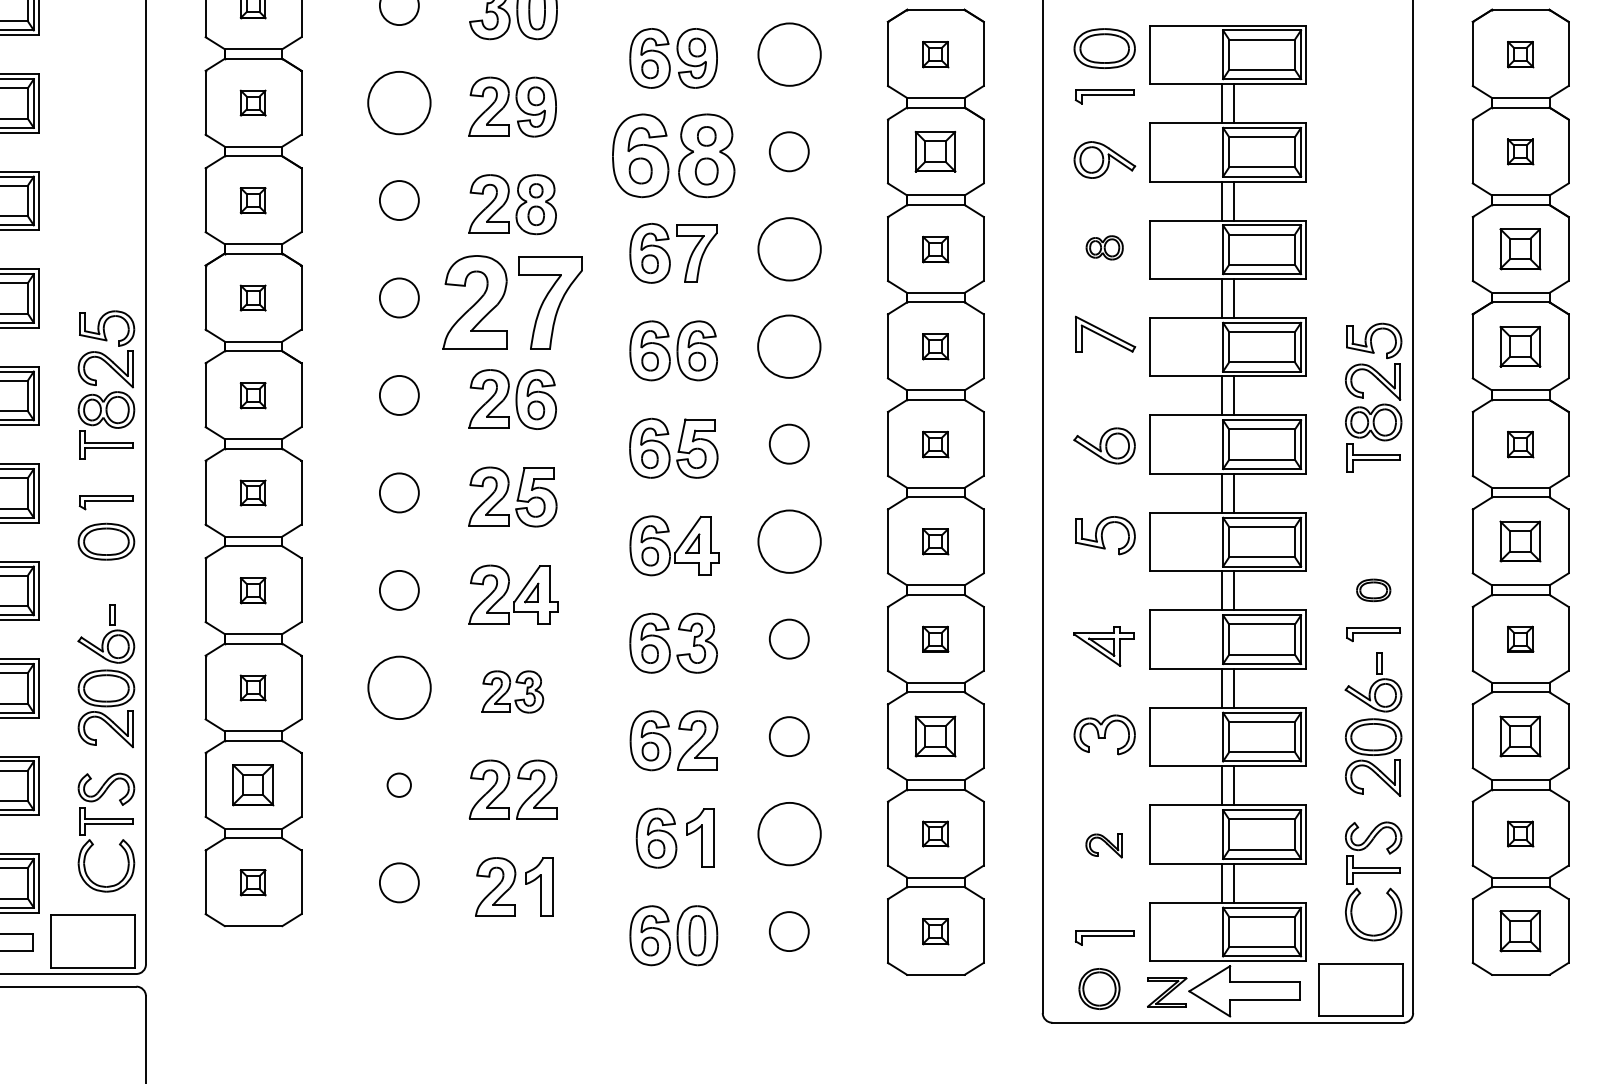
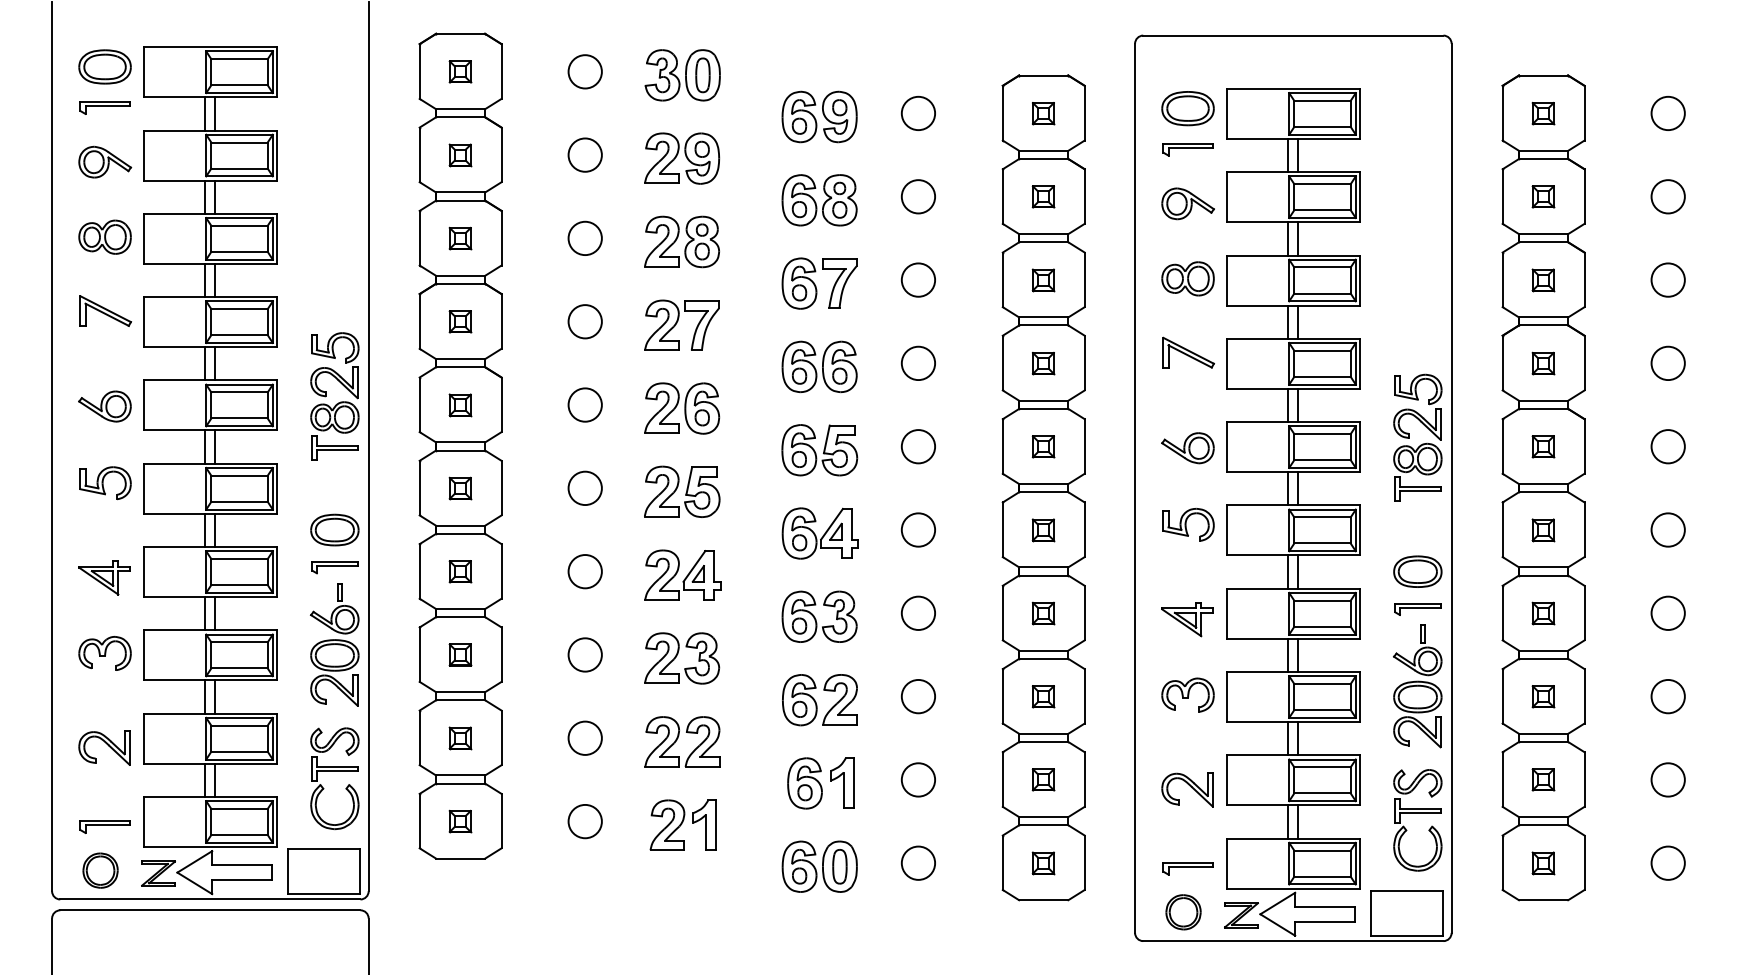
circle: (788, 53) -> (917, 112), size x0.62
circle: (398, 102) -> (584, 154), size x0.62
part: (935, 151) -> (1043, 196), size x0.62
part: (673, 156) -> (819, 200), size x0.71
part: (1104, 247) -> (1187, 278), size x1.67
circle: (788, 248) -> (917, 279), size x0.62
part: (1520, 249) -> (1543, 280), size x0.62
part: (512, 301) -> (681, 324), size x0.62
circle: (789, 346) -> (918, 363), size x0.62
part: (1520, 346) -> (1543, 363), size x0.62
part: (1376, 405) -> (1420, 444), moved
part: (105, 502) -> (334, 567), moved
circle: (788, 541) -> (917, 529), size x0.62
part: (1520, 542) -> (1543, 530), size x0.62
part: (1373, 590) -> (1417, 571), size x1.67
circle: (398, 687) -> (584, 654), size x0.62
part: (513, 692) -> (682, 658), size x1.43
part: (935, 736) -> (1043, 696), size x0.62
part: (1520, 736) -> (1543, 696), size x0.62
circle: (398, 784) -> (584, 737), size x1.67
part: (253, 785) -> (460, 738), size x0.62
circle: (788, 833) -> (917, 779), size x0.62
part: (1104, 845) -> (1187, 789), size x1.67
part: (1520, 931) -> (1543, 863), size x0.62

